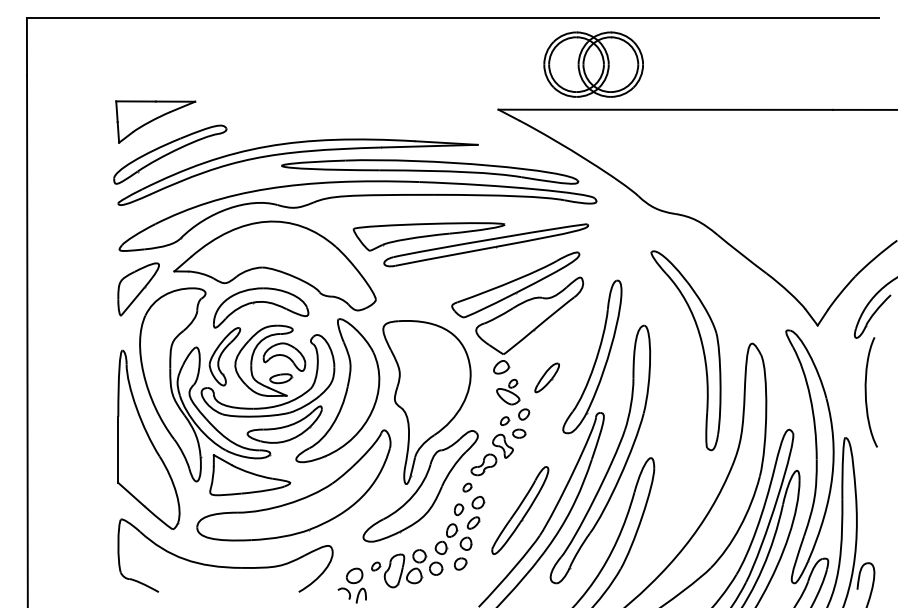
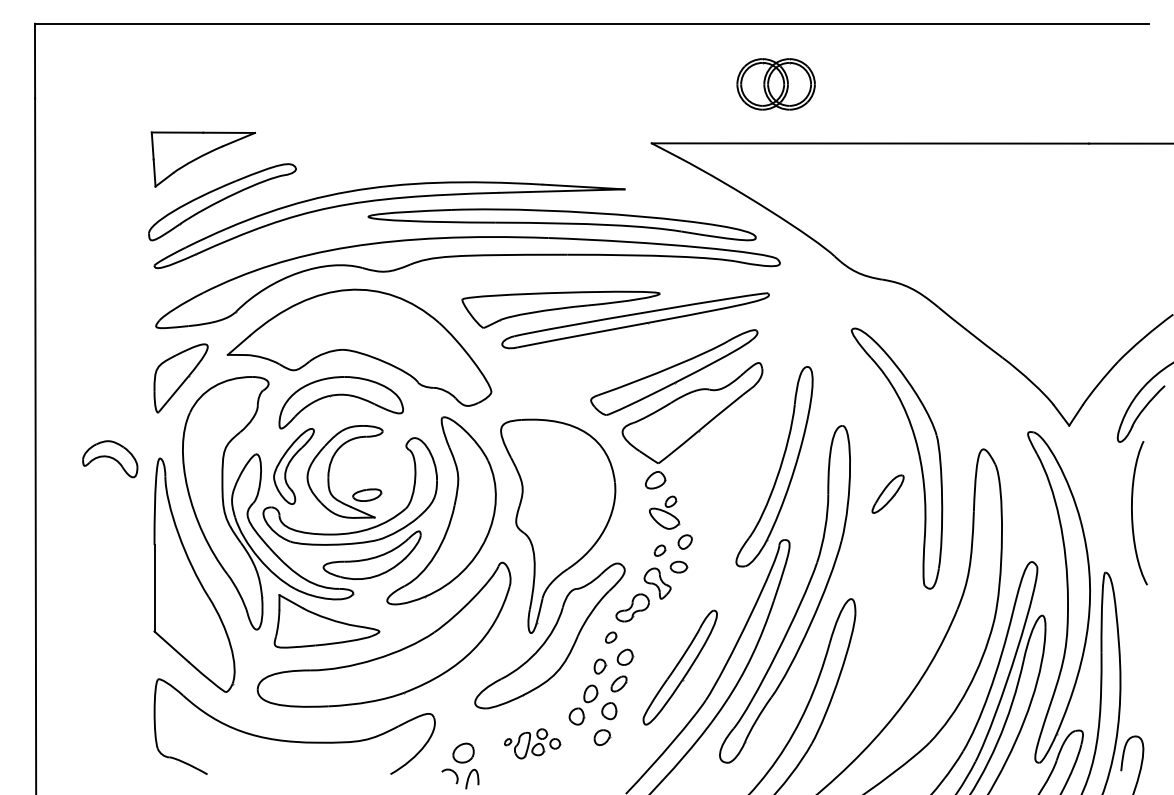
part: (593, 64) -> (775, 84), size x0.6
part: (284, 356) -> (110, 458), moved
part: (546, 377) -> (887, 493), moved
part: (407, 568) -> (532, 743), size x0.6

